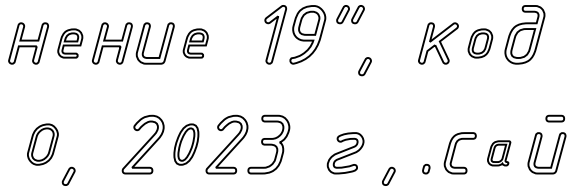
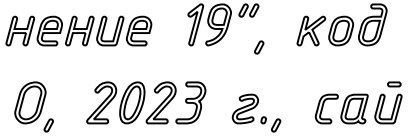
part: (70, 43) -> (50, 31), size x1.43
part: (195, 43) -> (138, 31), size x1.43
part: (480, 43) -> (341, 31), size x1.43
part: (42, 144) -> (30, 102), size x1.43
part: (186, 144) -> (132, 102), size x1.43
part: (498, 153) -> (354, 109), size x1.67
part: (426, 169) -> (263, 120), moved

